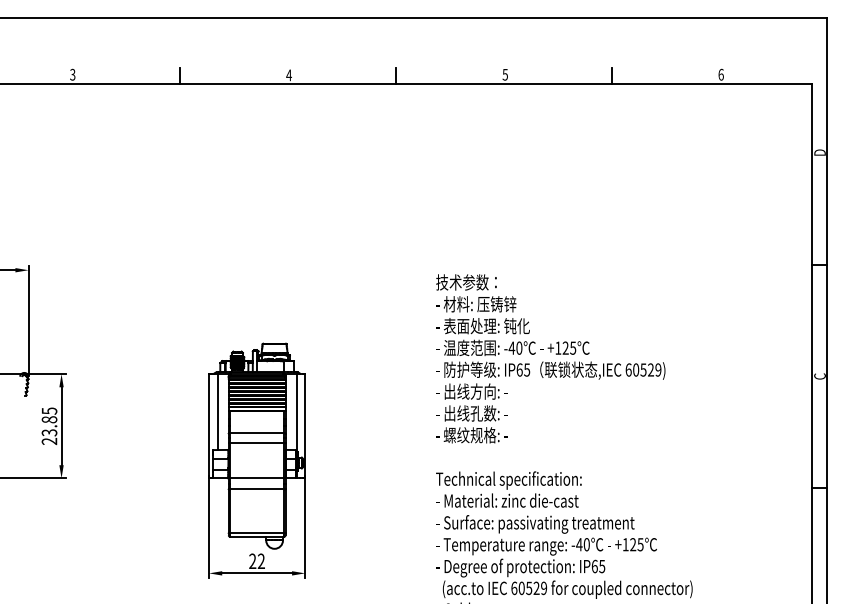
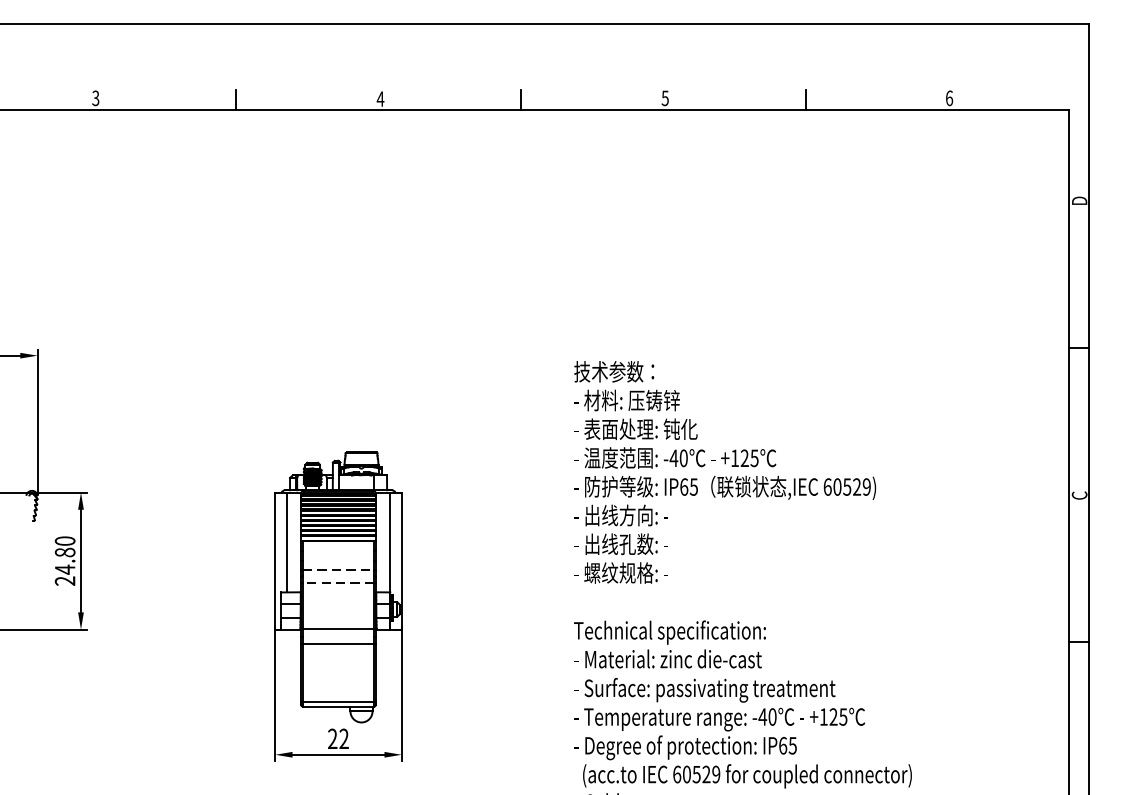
text: (49, 421) -> (65, 554), 23.85 -> 24.80
line: (257, 433) -> (338, 570), solid -> dashed
line: (256, 442) -> (337, 582), solid -> dashed

